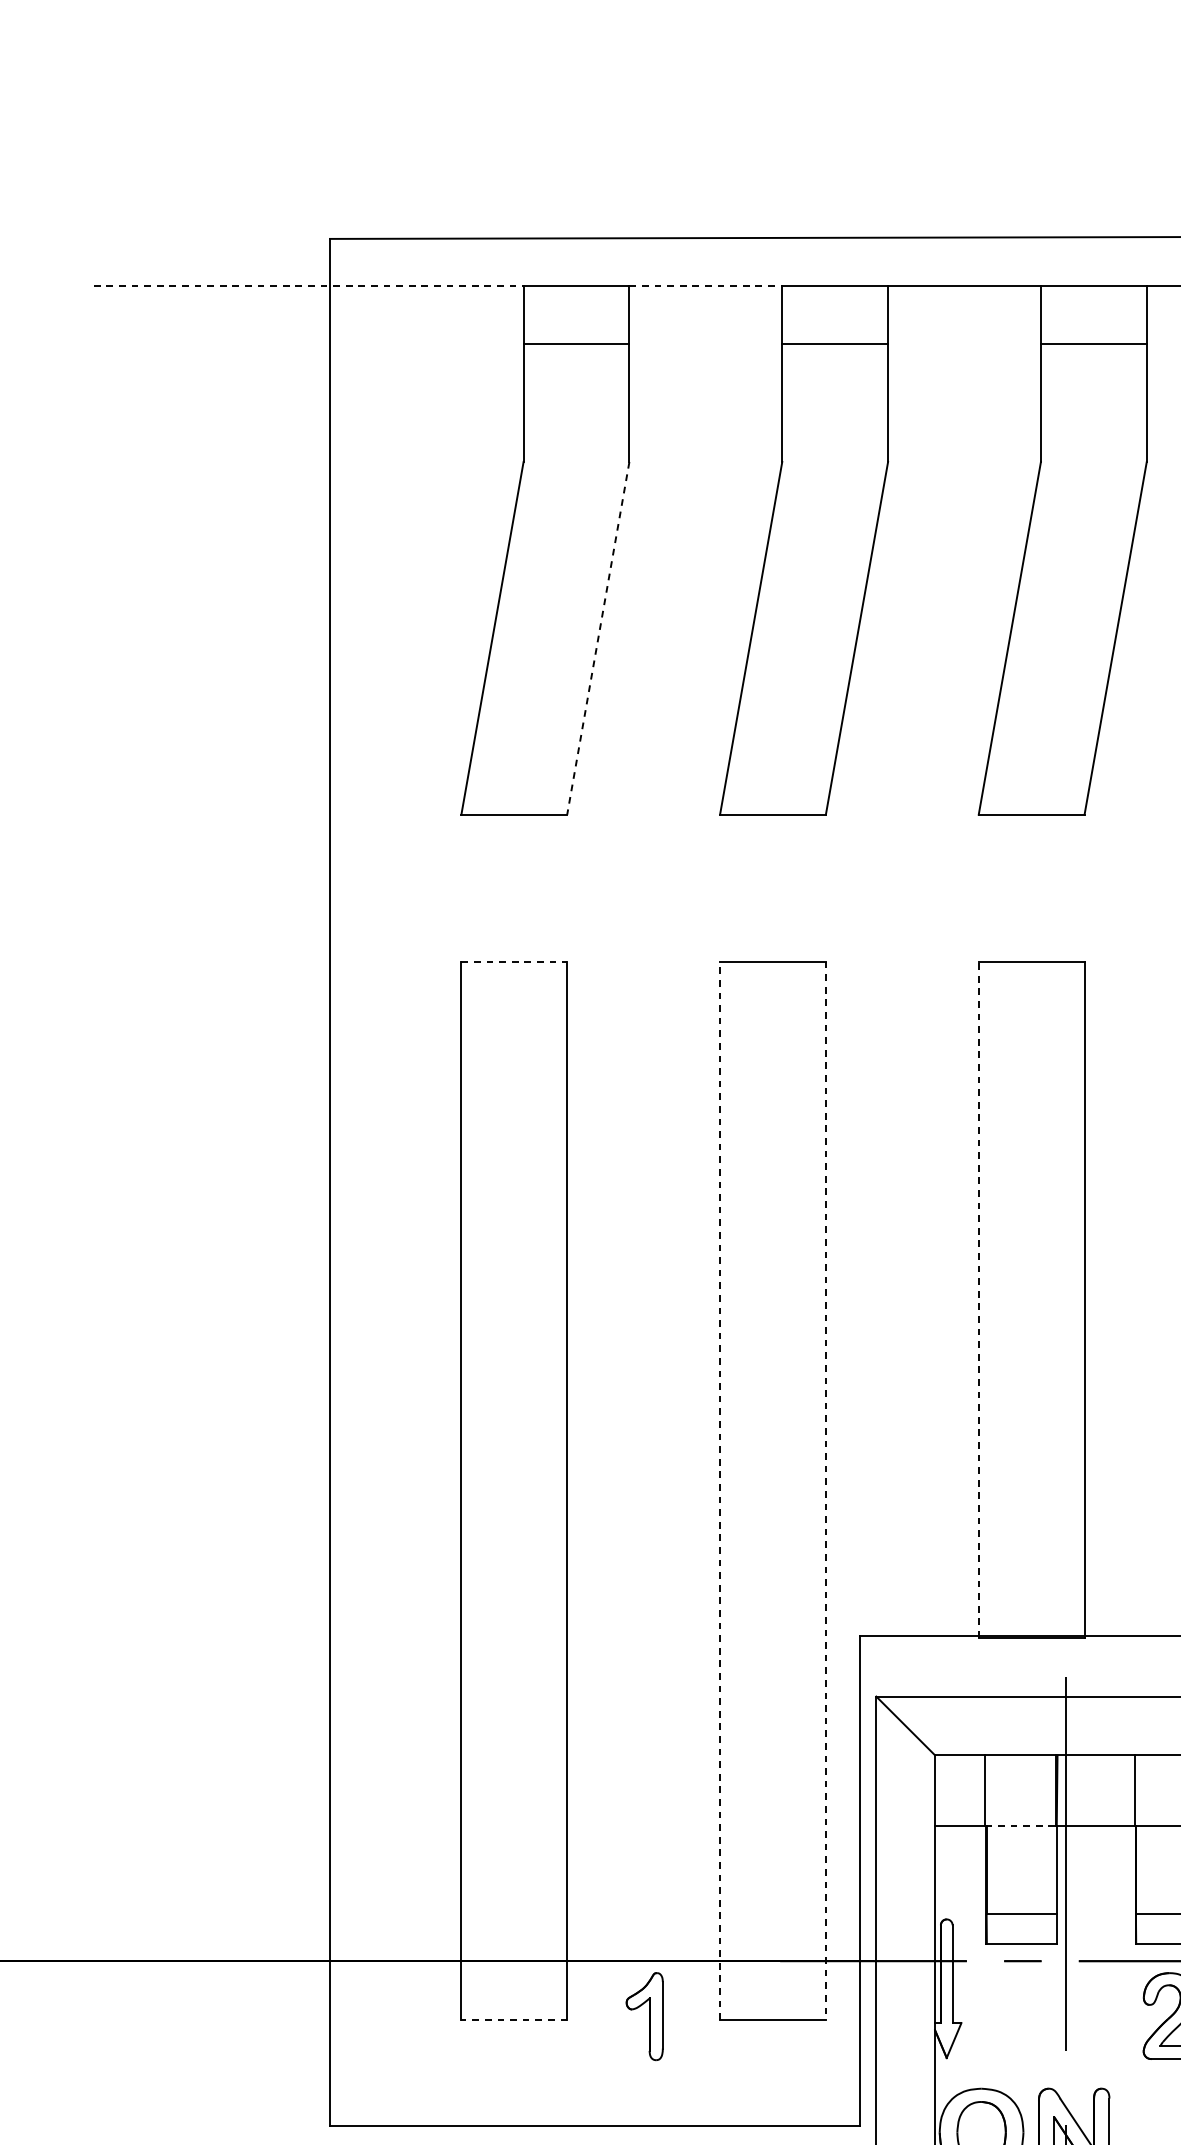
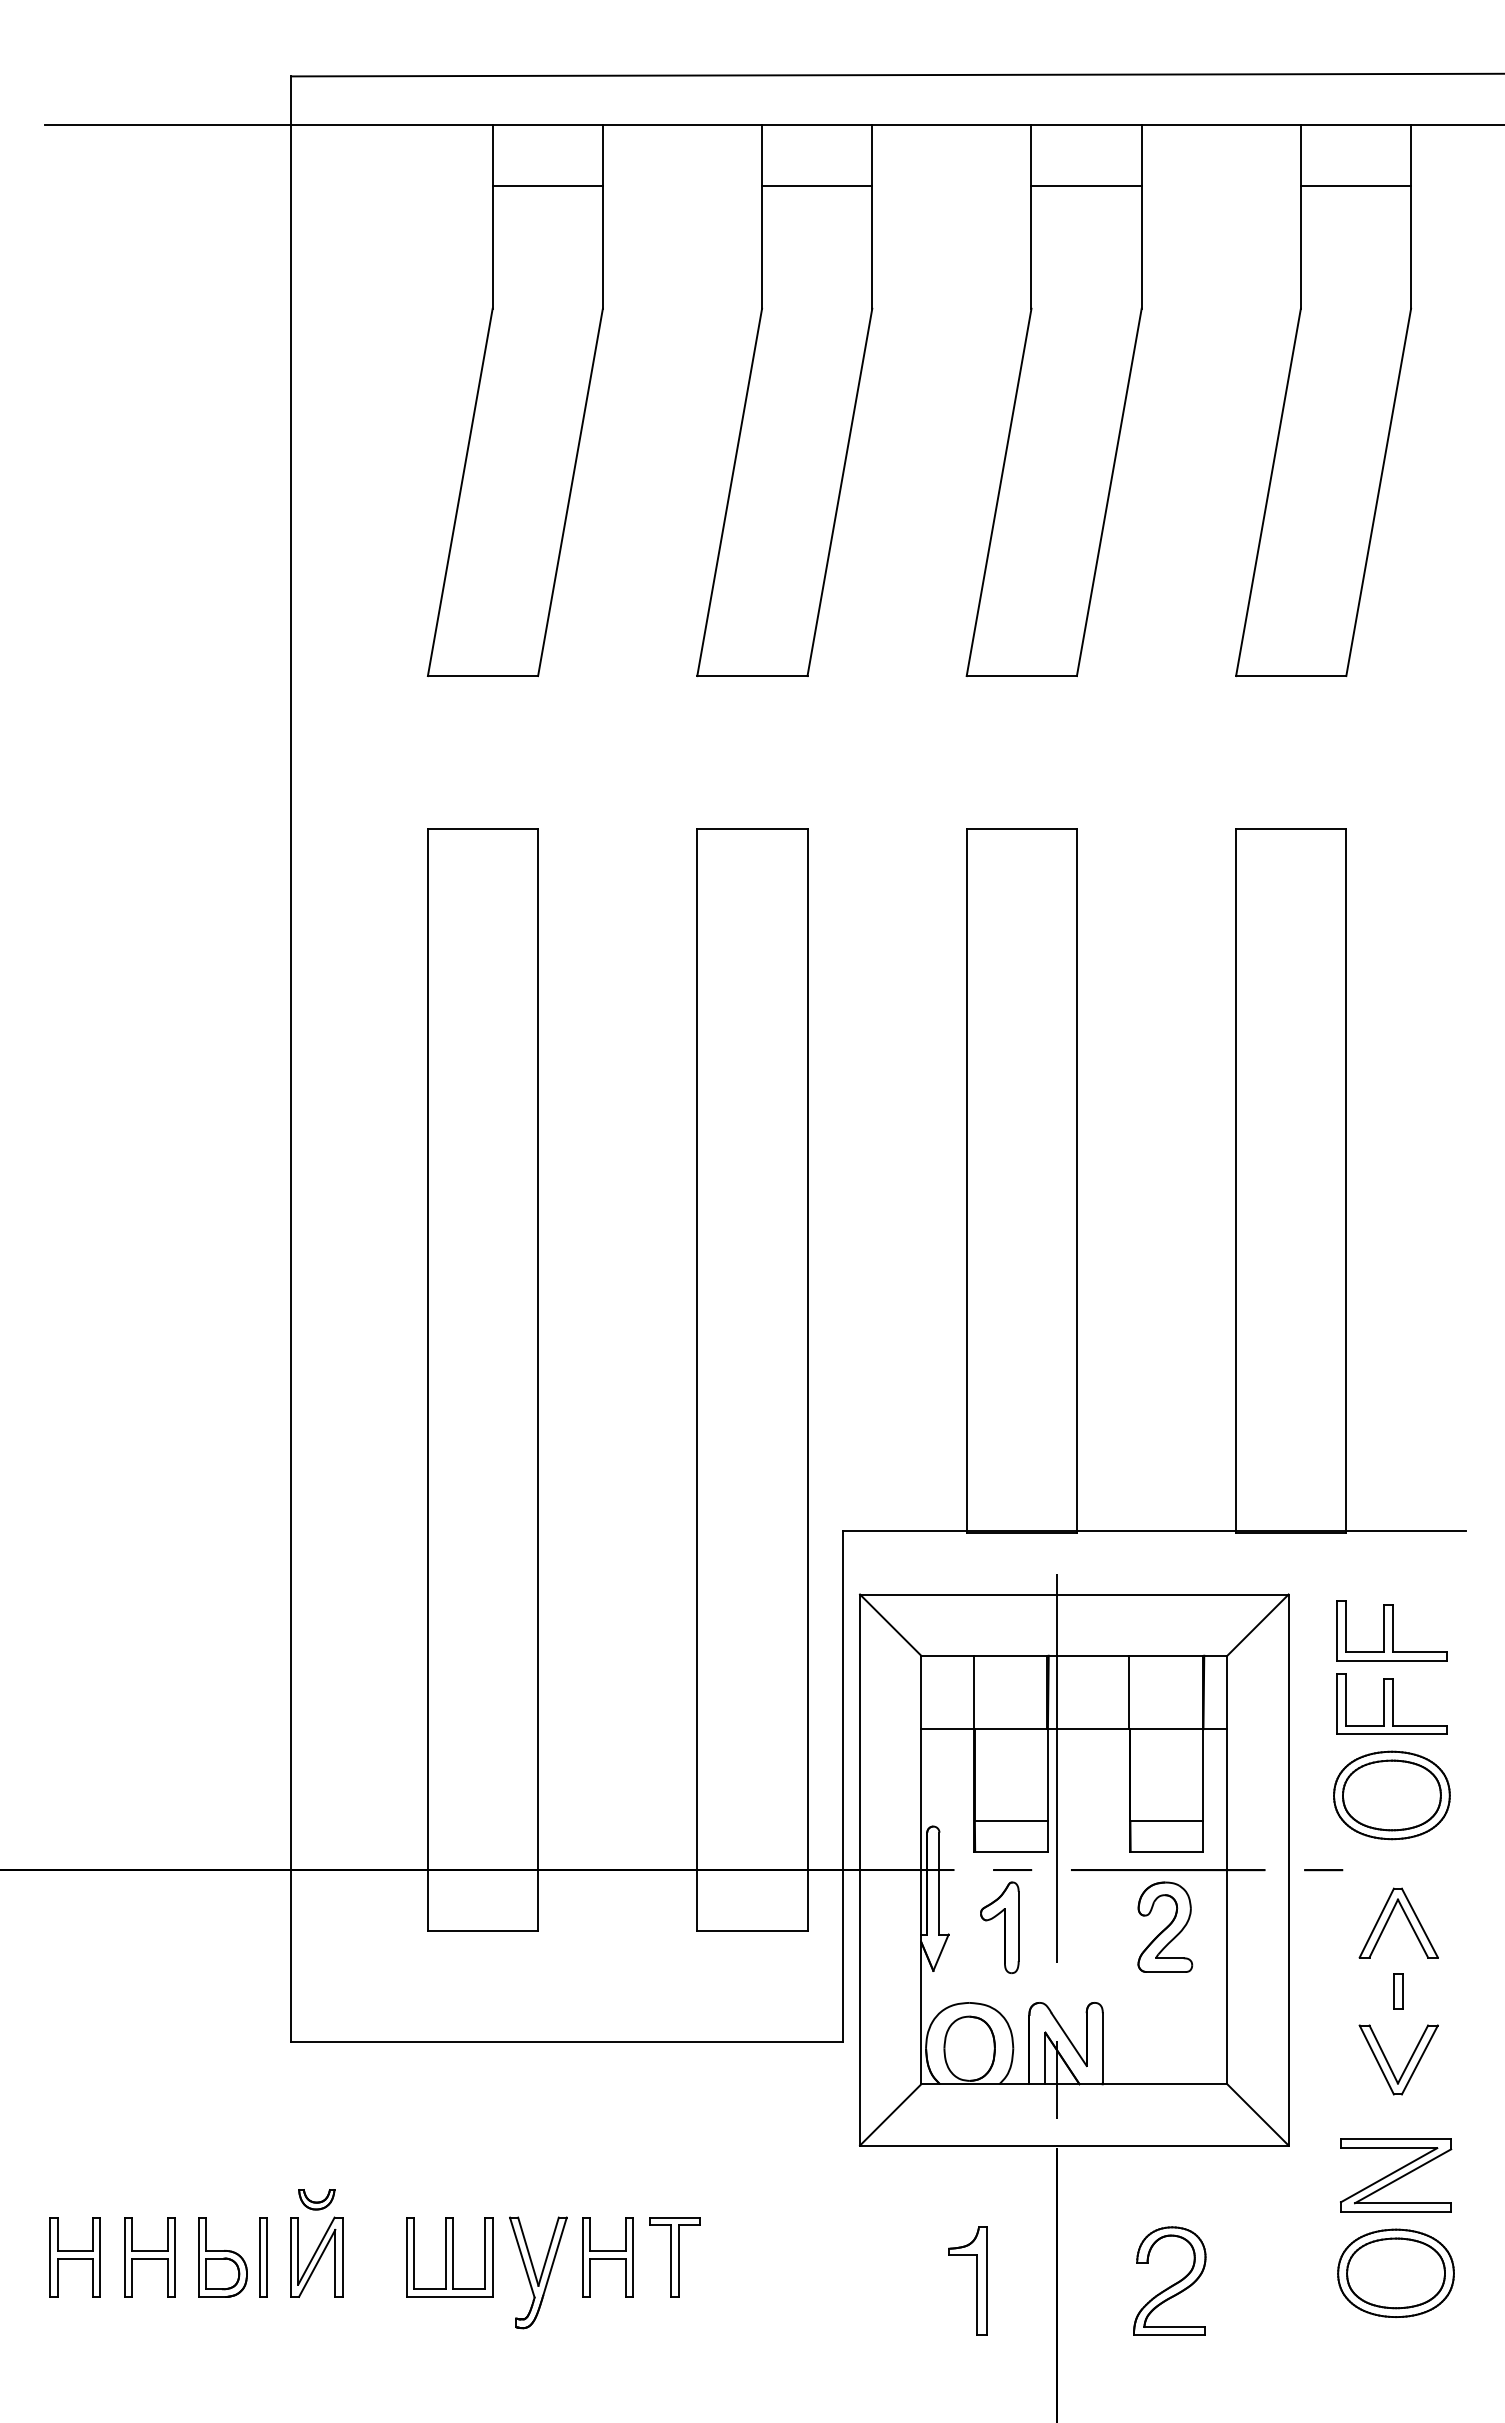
line: (308, 286) -> (268, 125), dashed -> solid
line: (705, 286) -> (682, 125), dashed -> solid
line: (598, 638) -> (570, 492), dashed -> solid
line: (514, 962) -> (483, 829), dashed -> solid
line: (978, 1299) -> (966, 1180), dashed -> solid
line: (720, 1490) -> (697, 1379), dashed -> solid
line: (825, 1491) -> (807, 1380), dashed -> solid
line: (1020, 1826) -> (1010, 1729), dashed -> solid
part: (644, 2016) -> (999, 1927), moved
line: (513, 2020) -> (482, 1931), dashed -> solid

